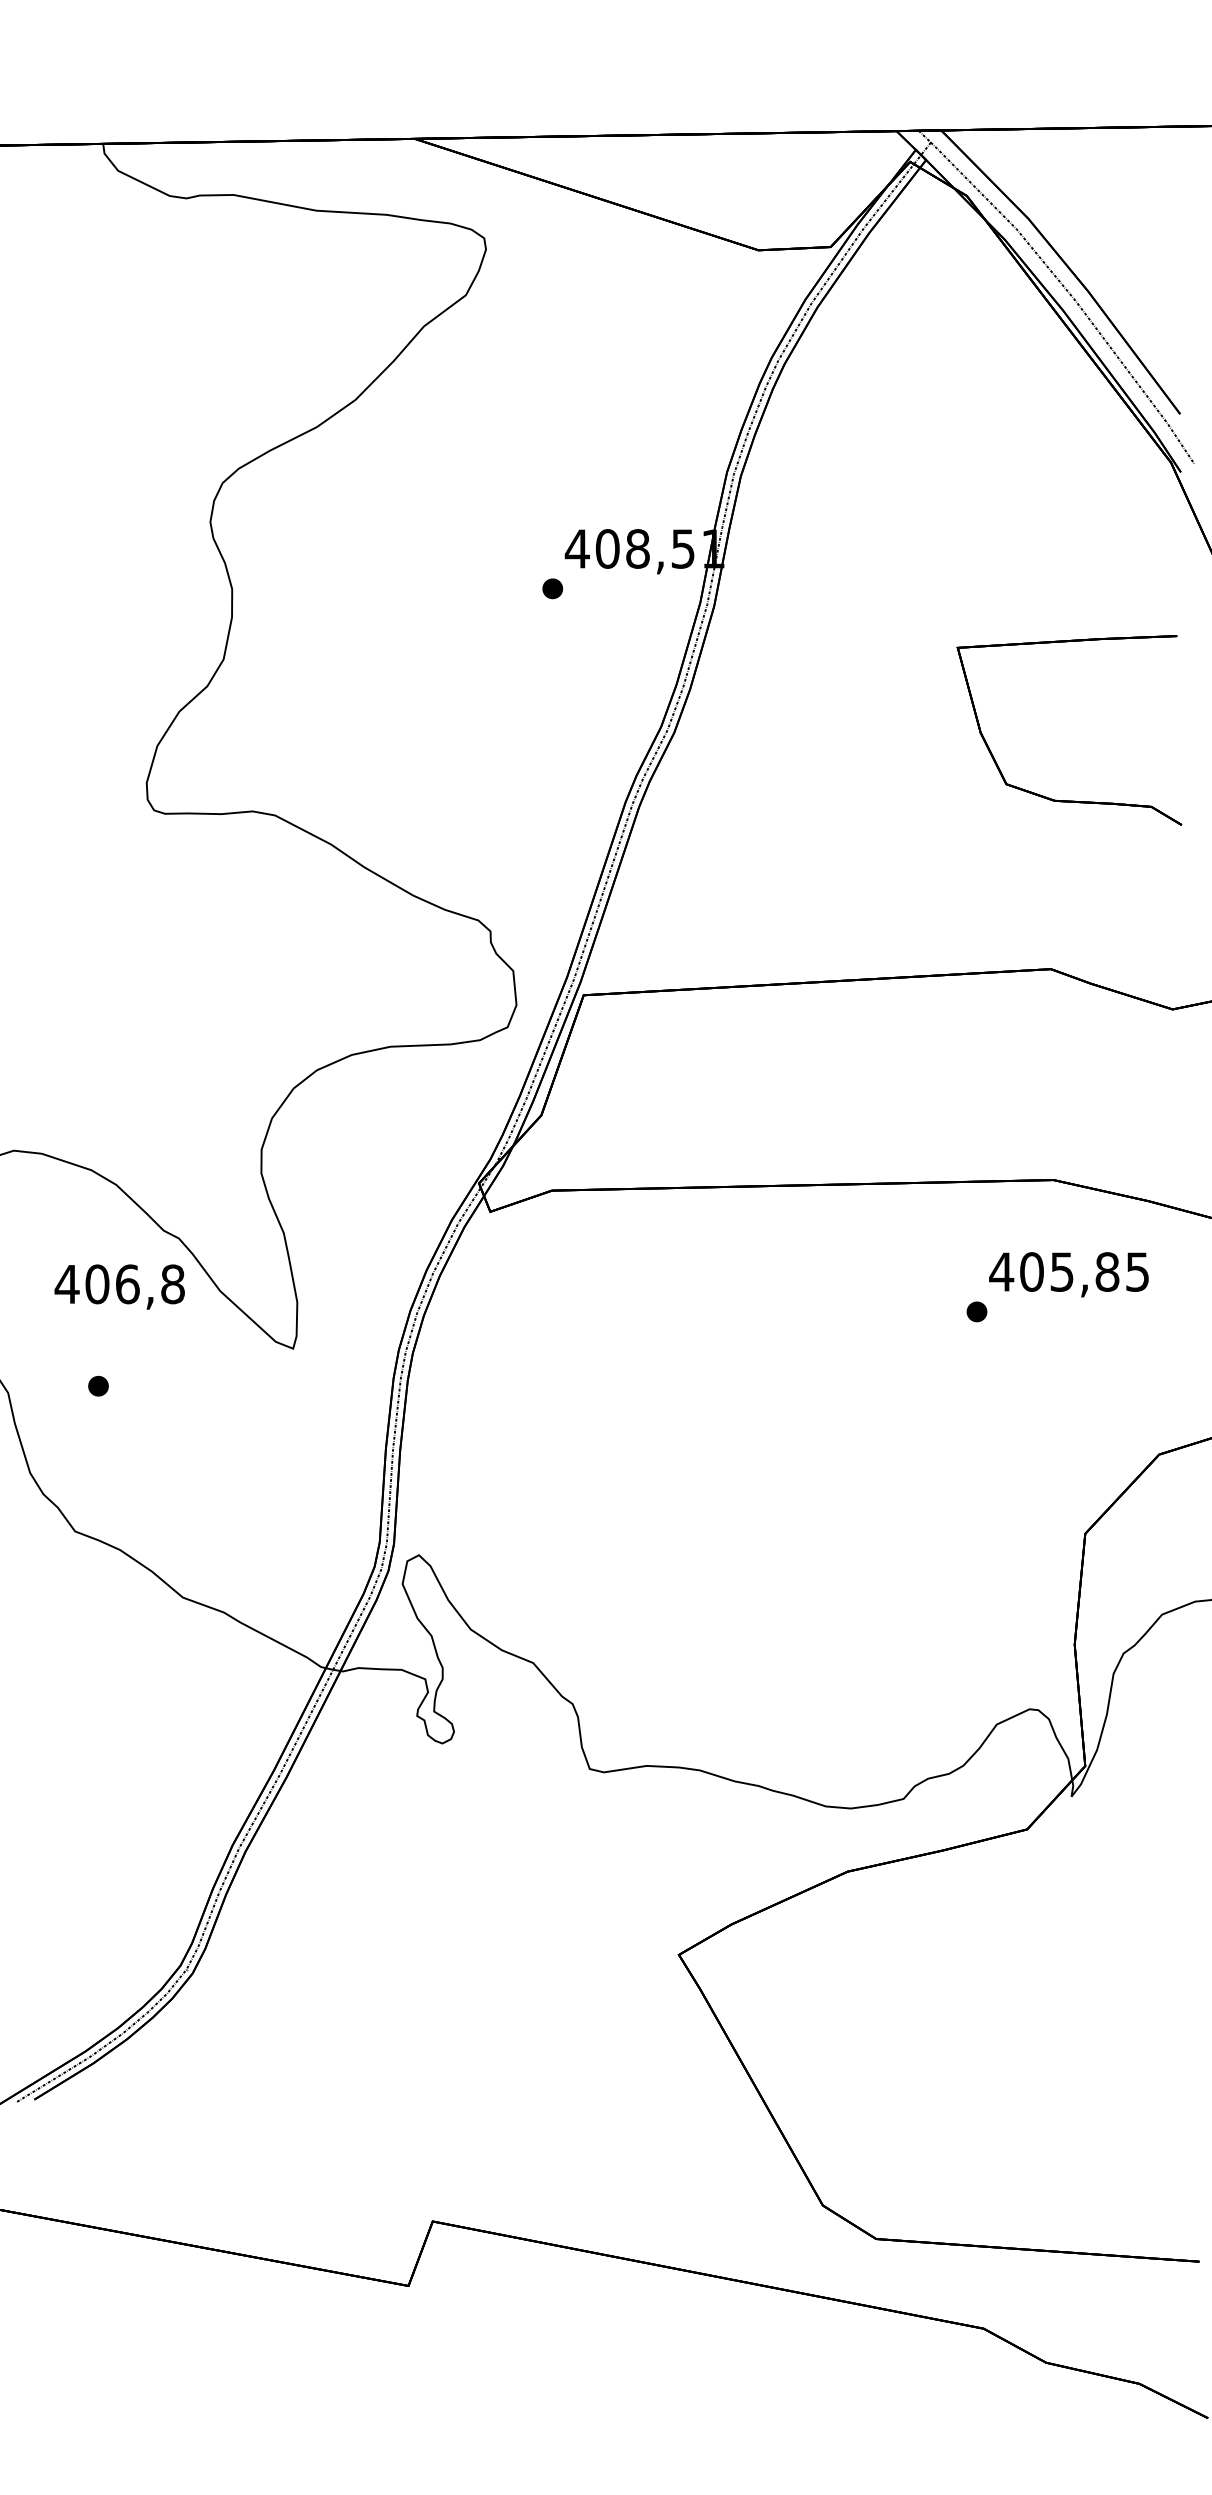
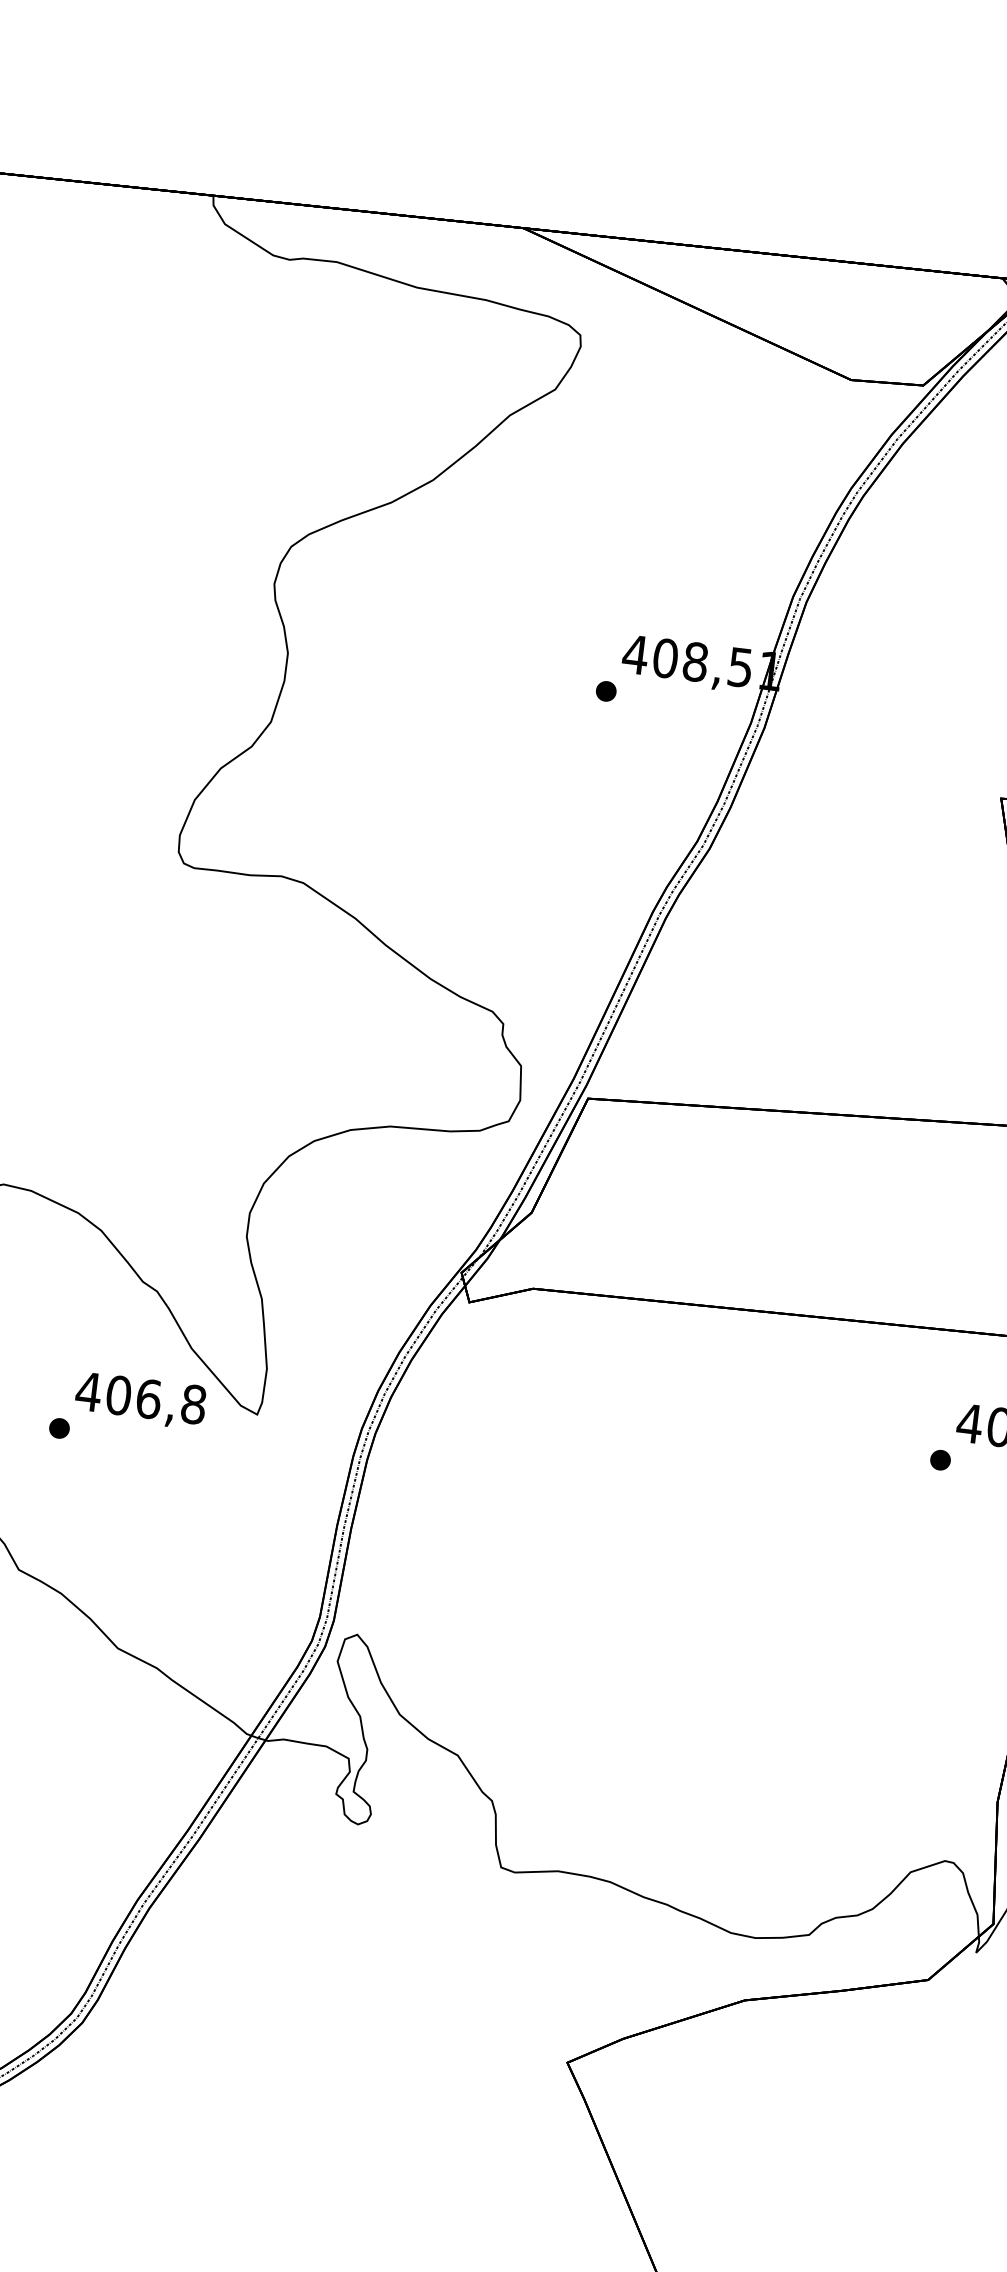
text: (119, 1286) -> (140, 1400), moved

